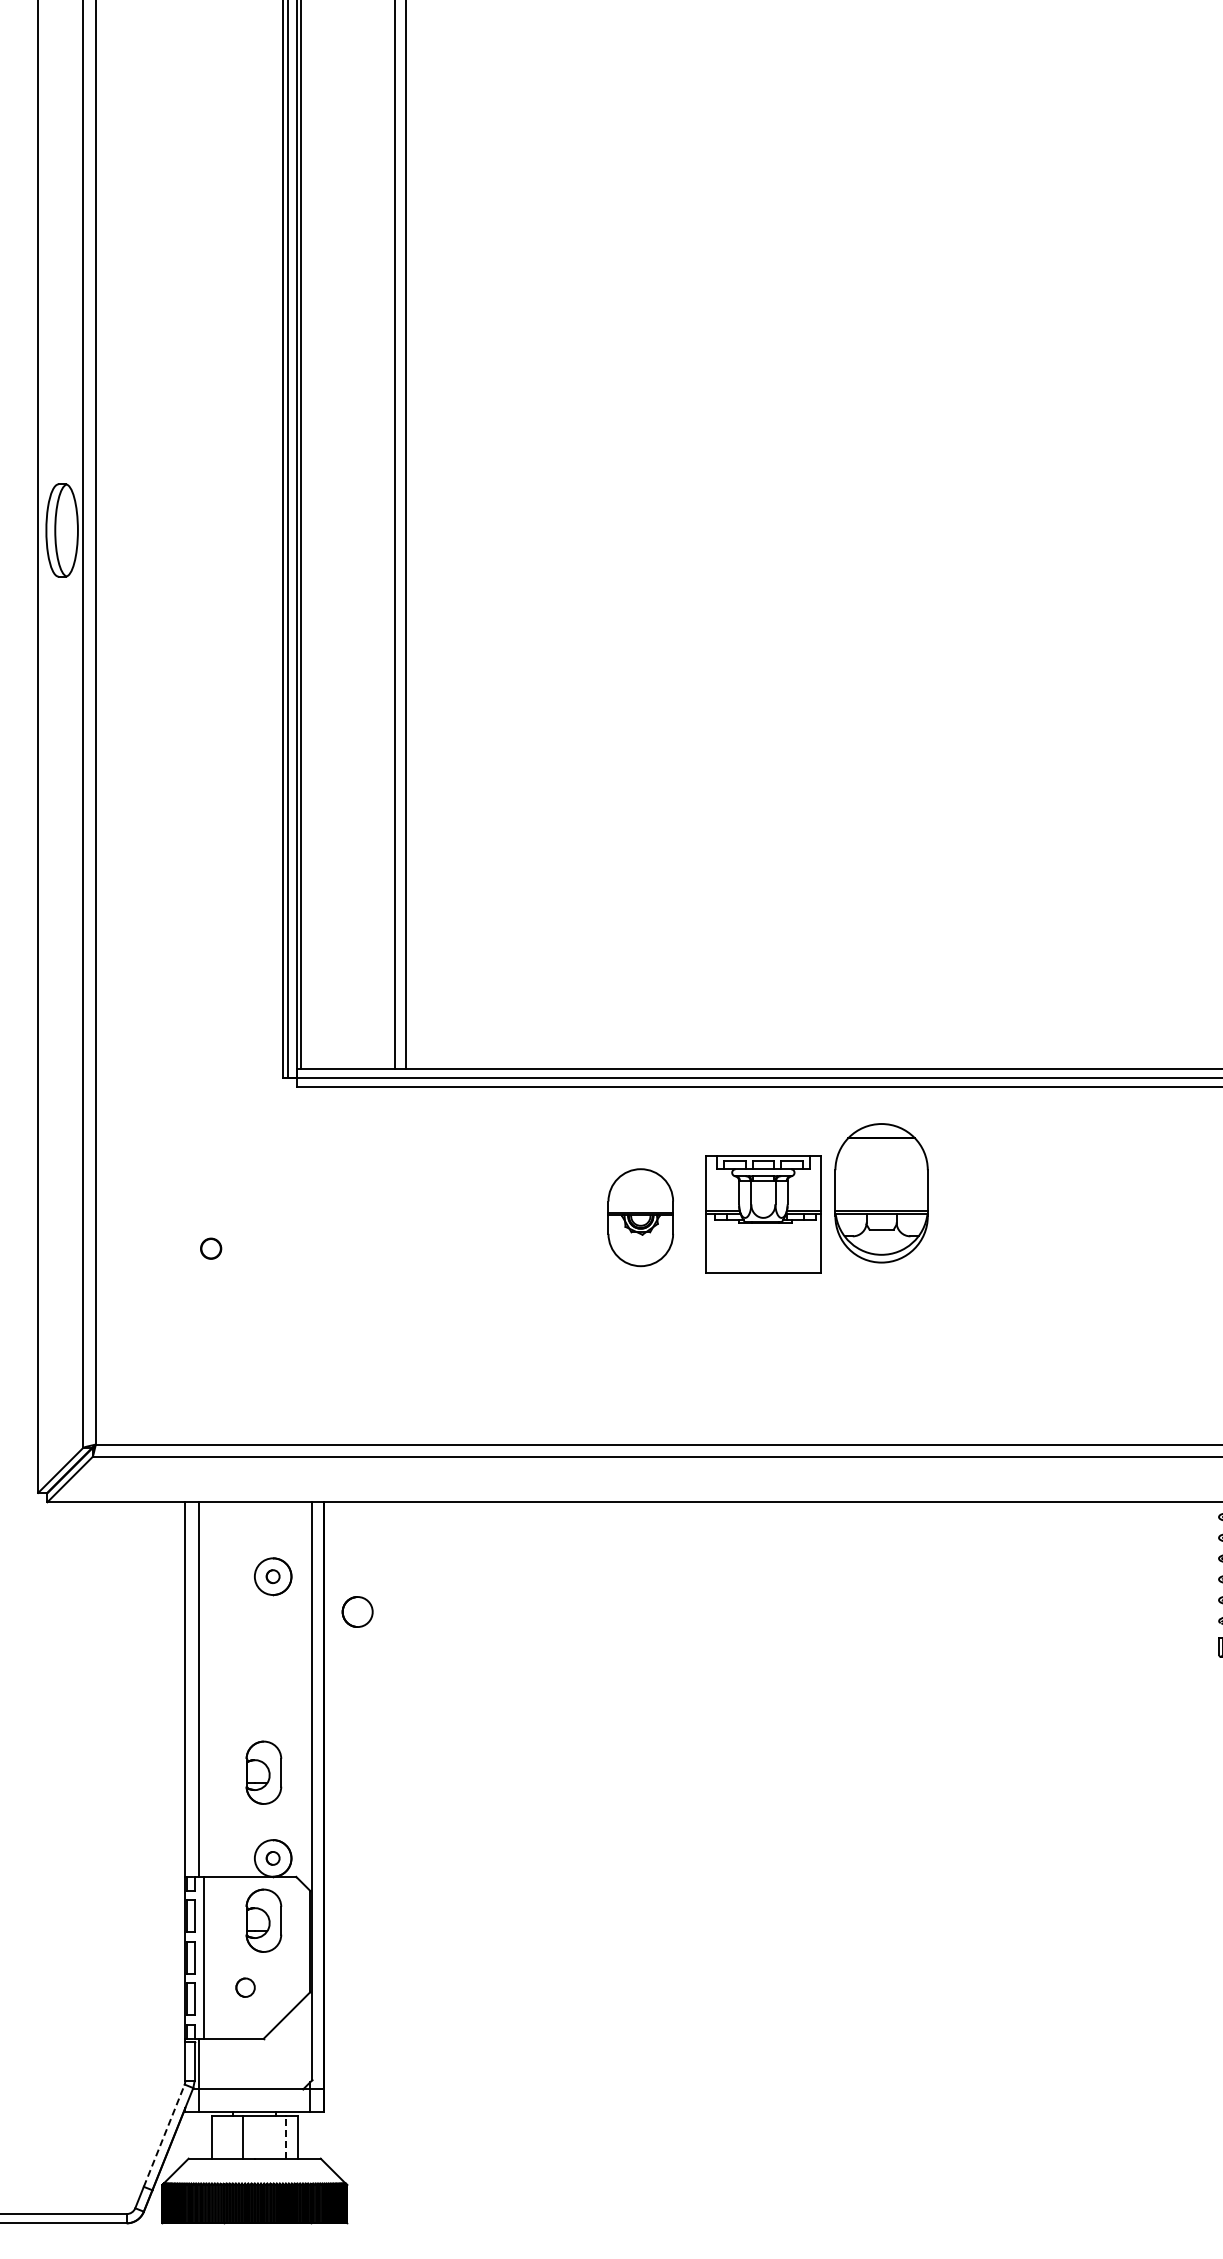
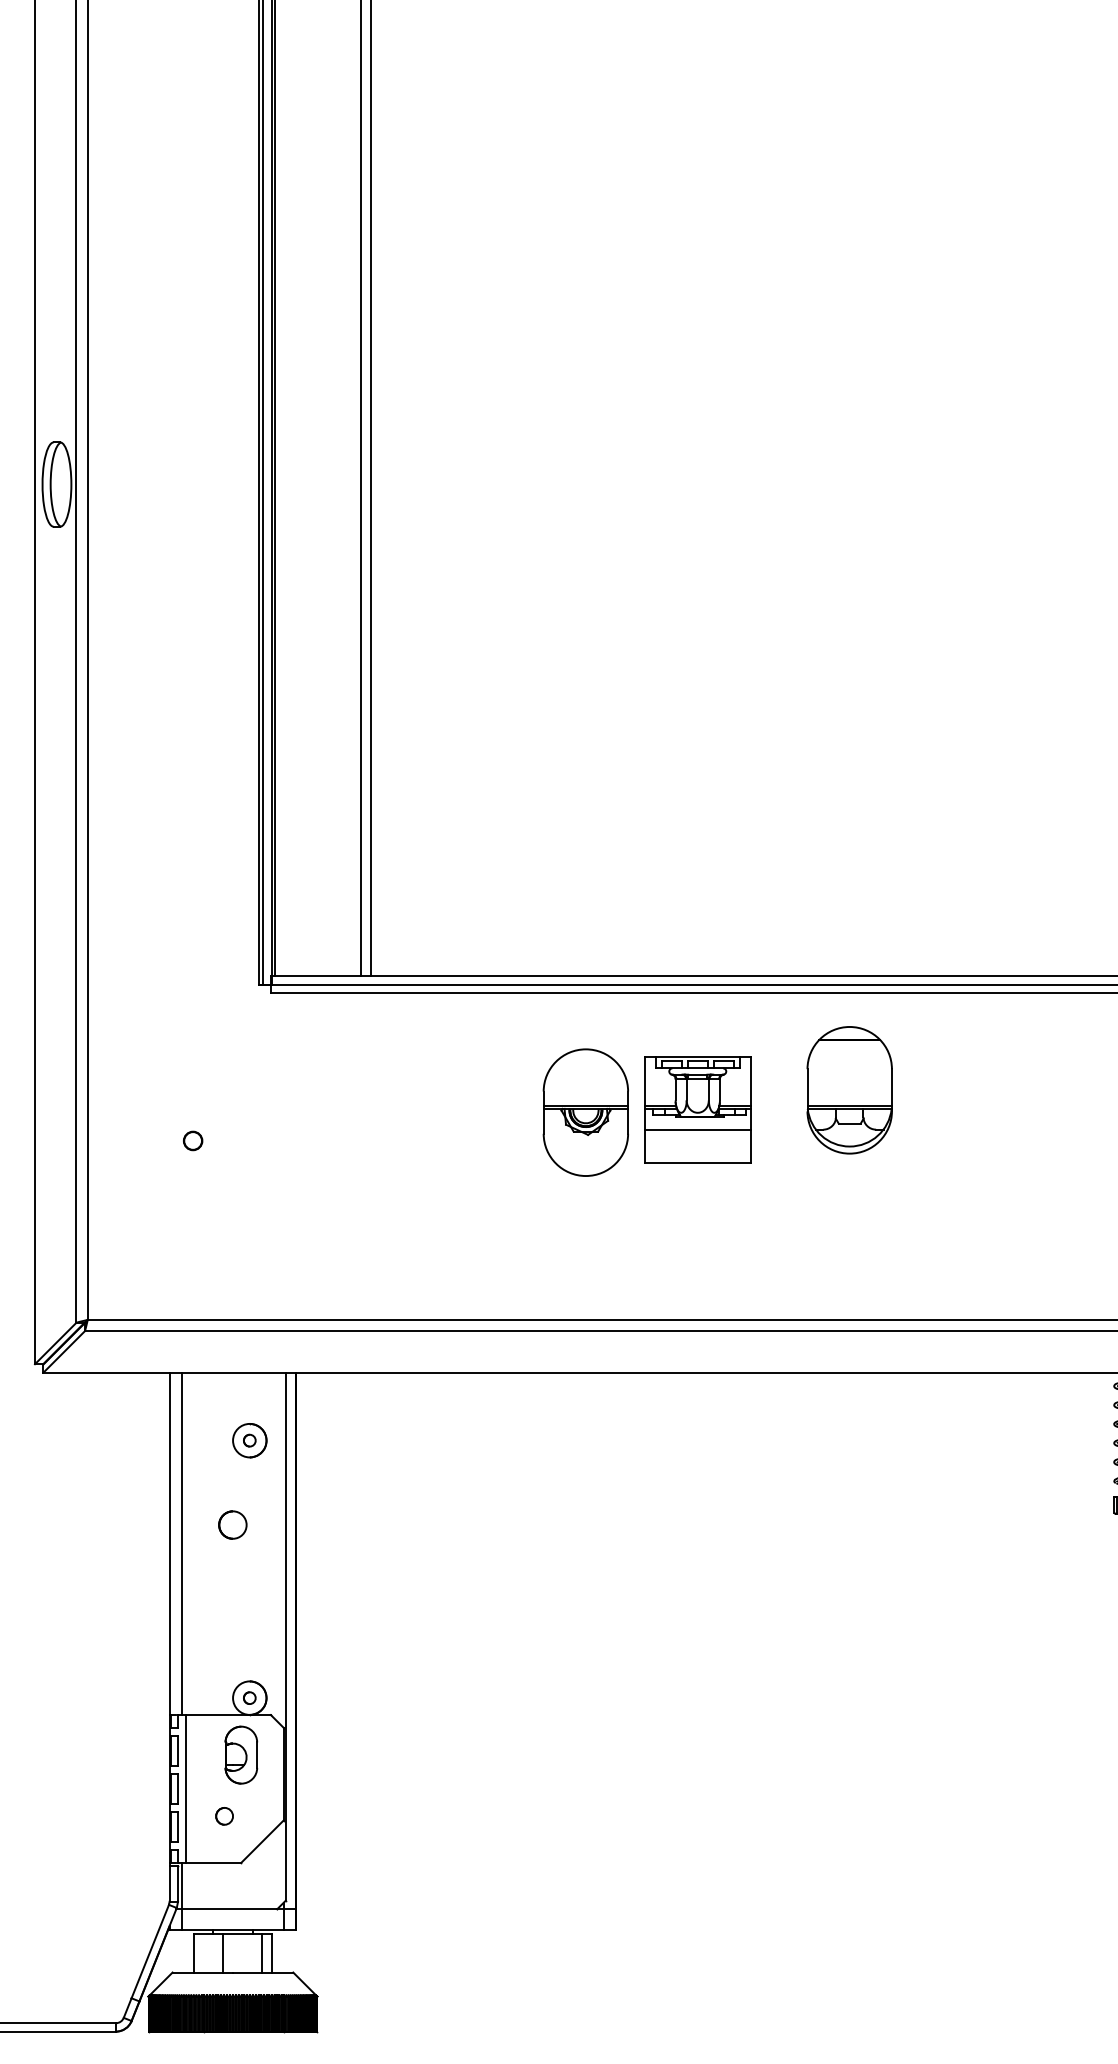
part: (881, 1193) -> (849, 1090), moved
part: (640, 1217) -> (585, 1112), size x1.43
line: (763, 1236) -> (697, 1129), added
circle: (357, 1611) -> (232, 1524), moved
part: (263, 1772) -> (240, 1619), removed
line: (164, 2135) -> (150, 1951), dashed -> solid
line: (286, 2136) -> (261, 1952), dashed -> solid

